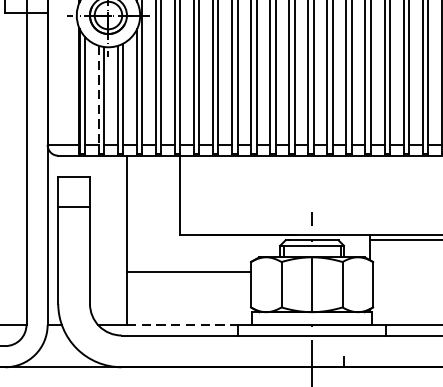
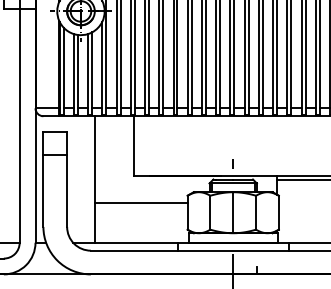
line: (98, 95) -> (73, 71), dashed -> solid
line: (182, 324) -> (136, 242), dashed -> solid

